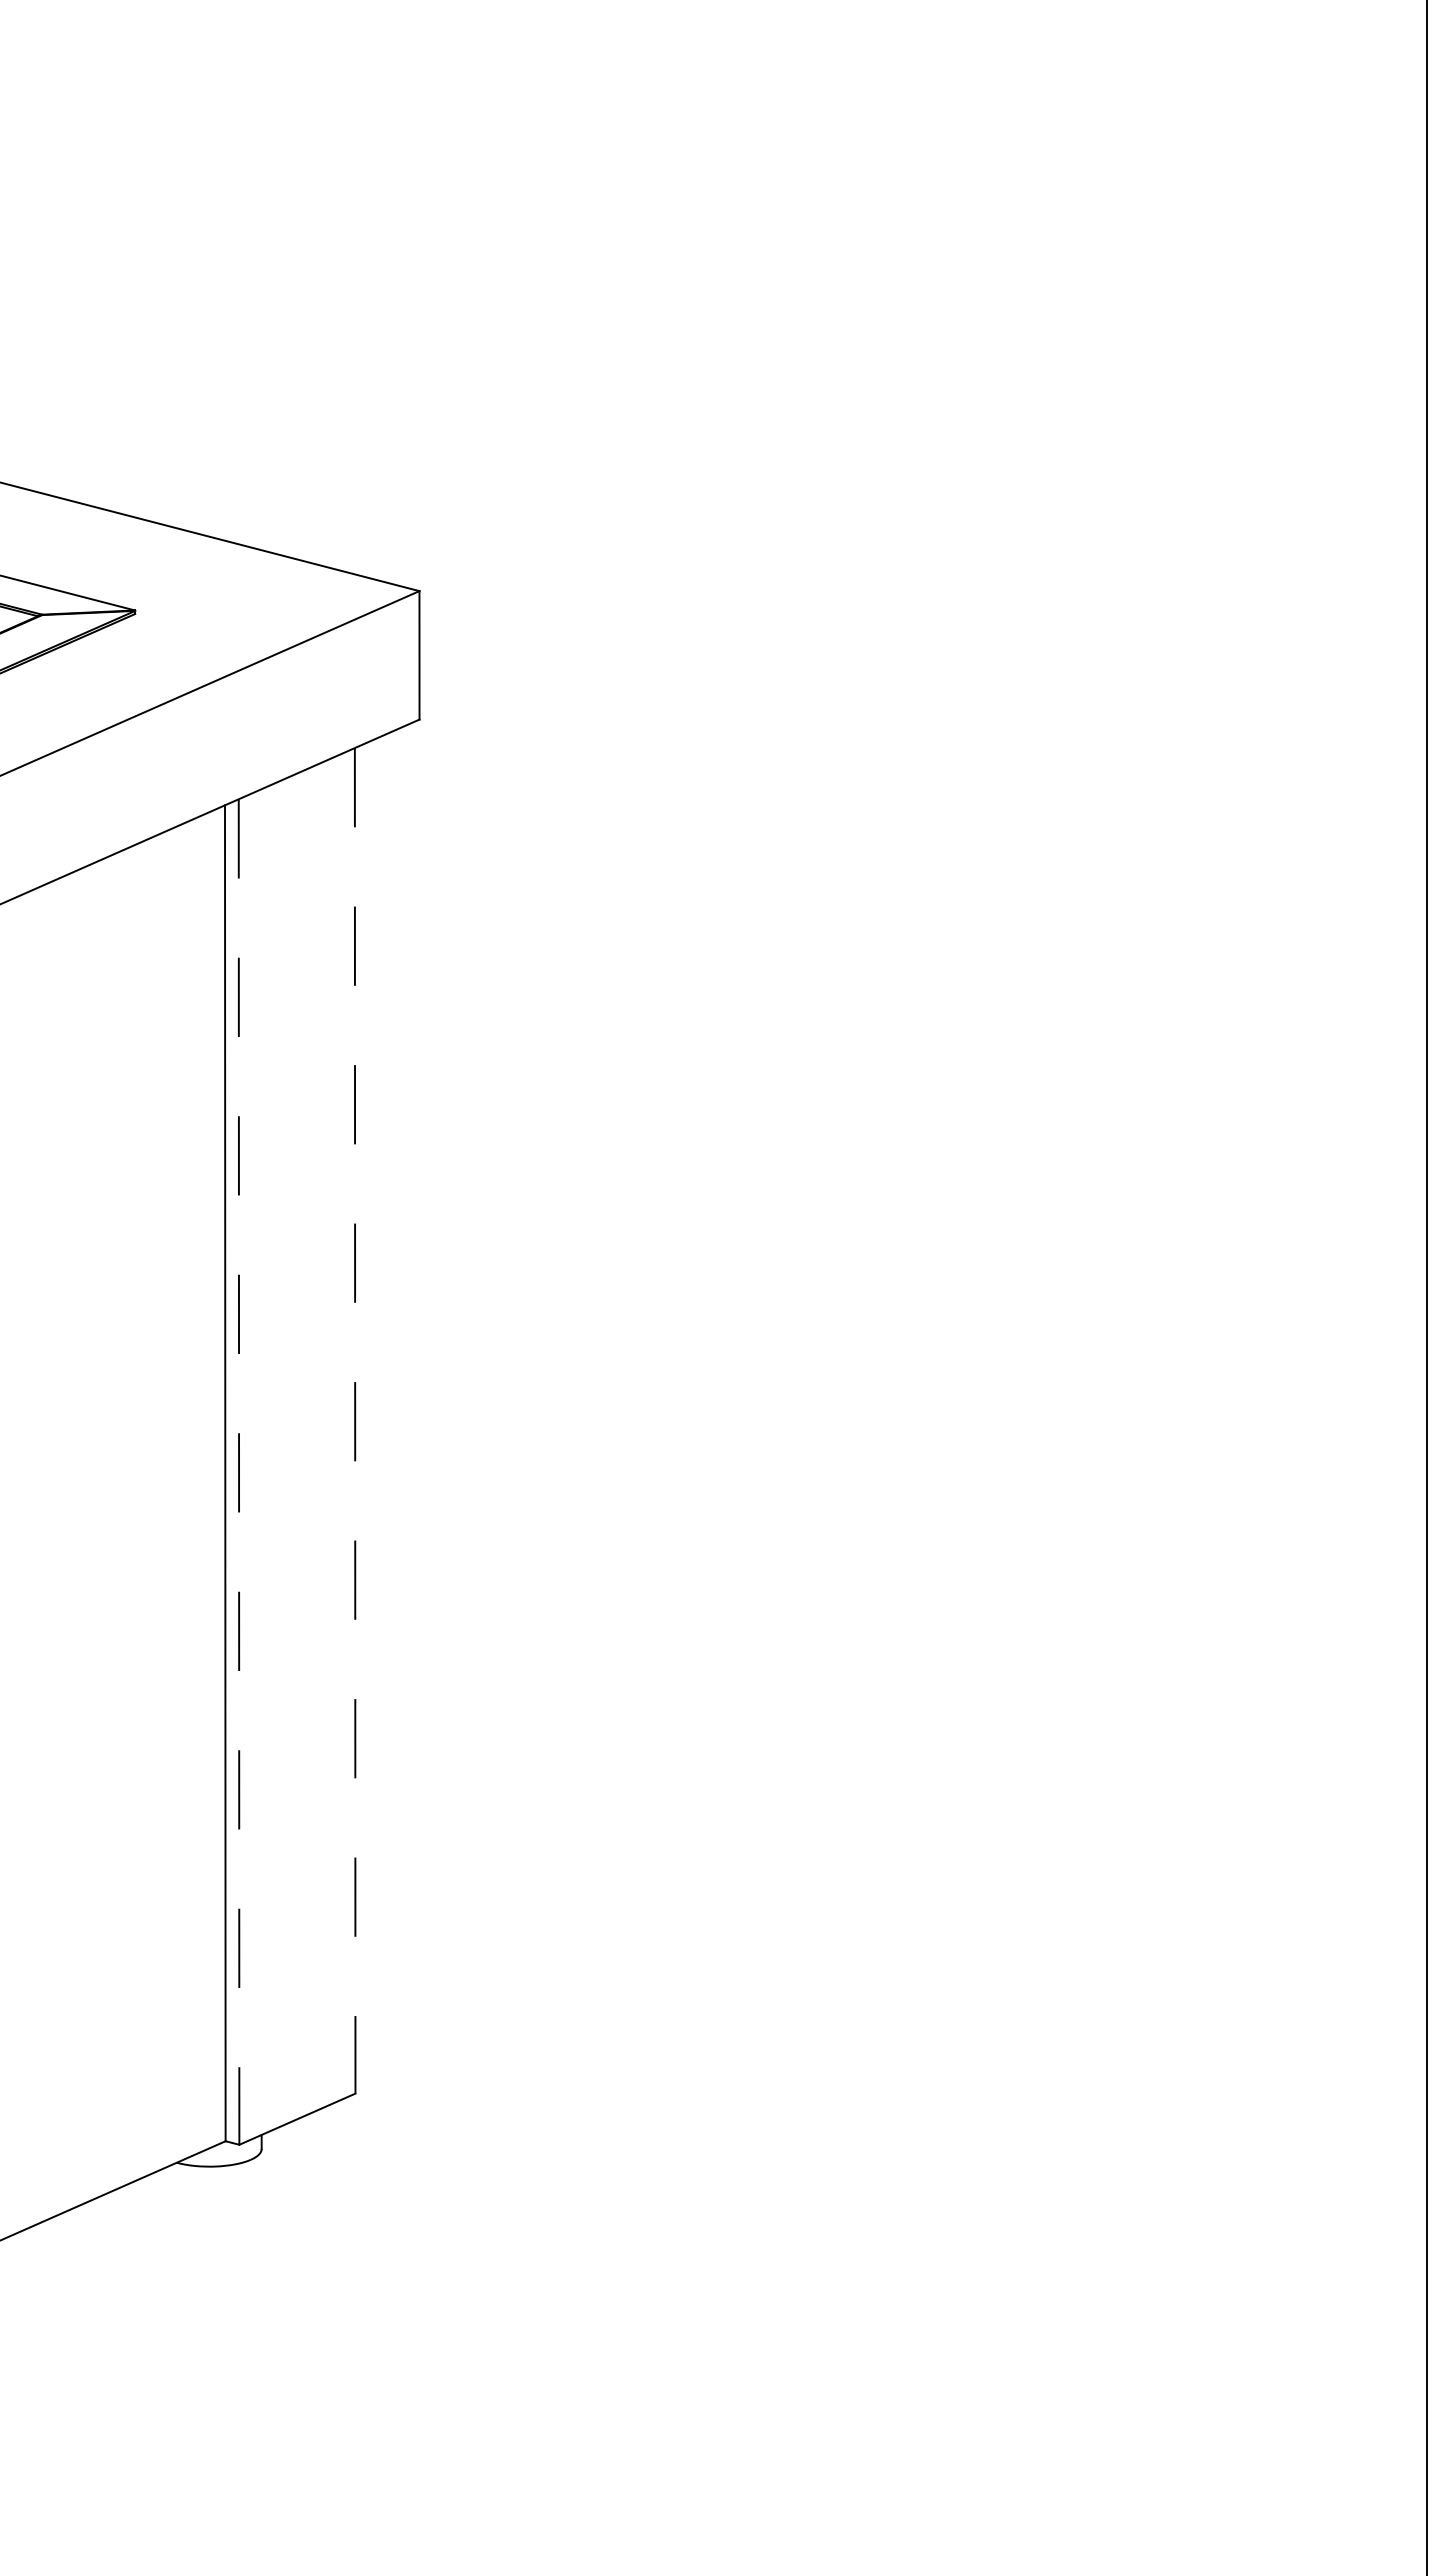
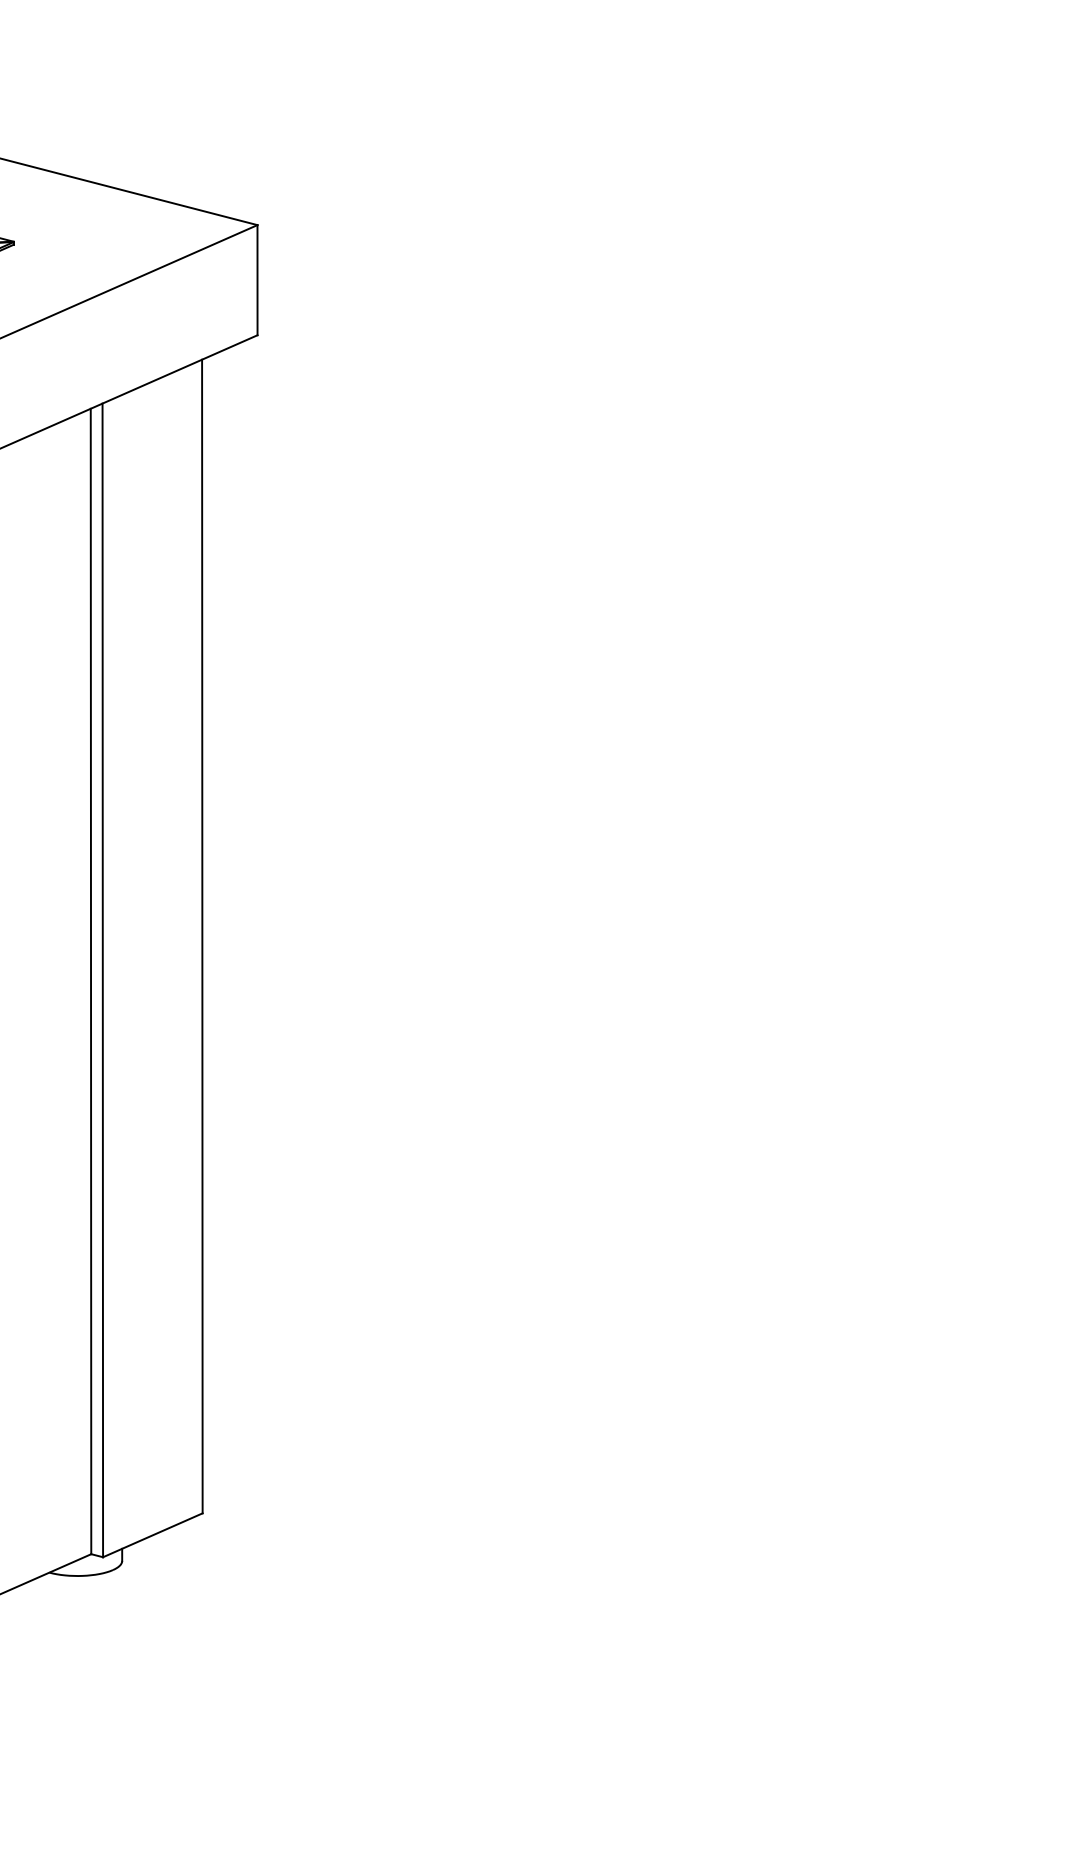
line: (355, 1420) -> (202, 936), dashed -> solid
line: (239, 1472) -> (103, 980), dashed -> solid

